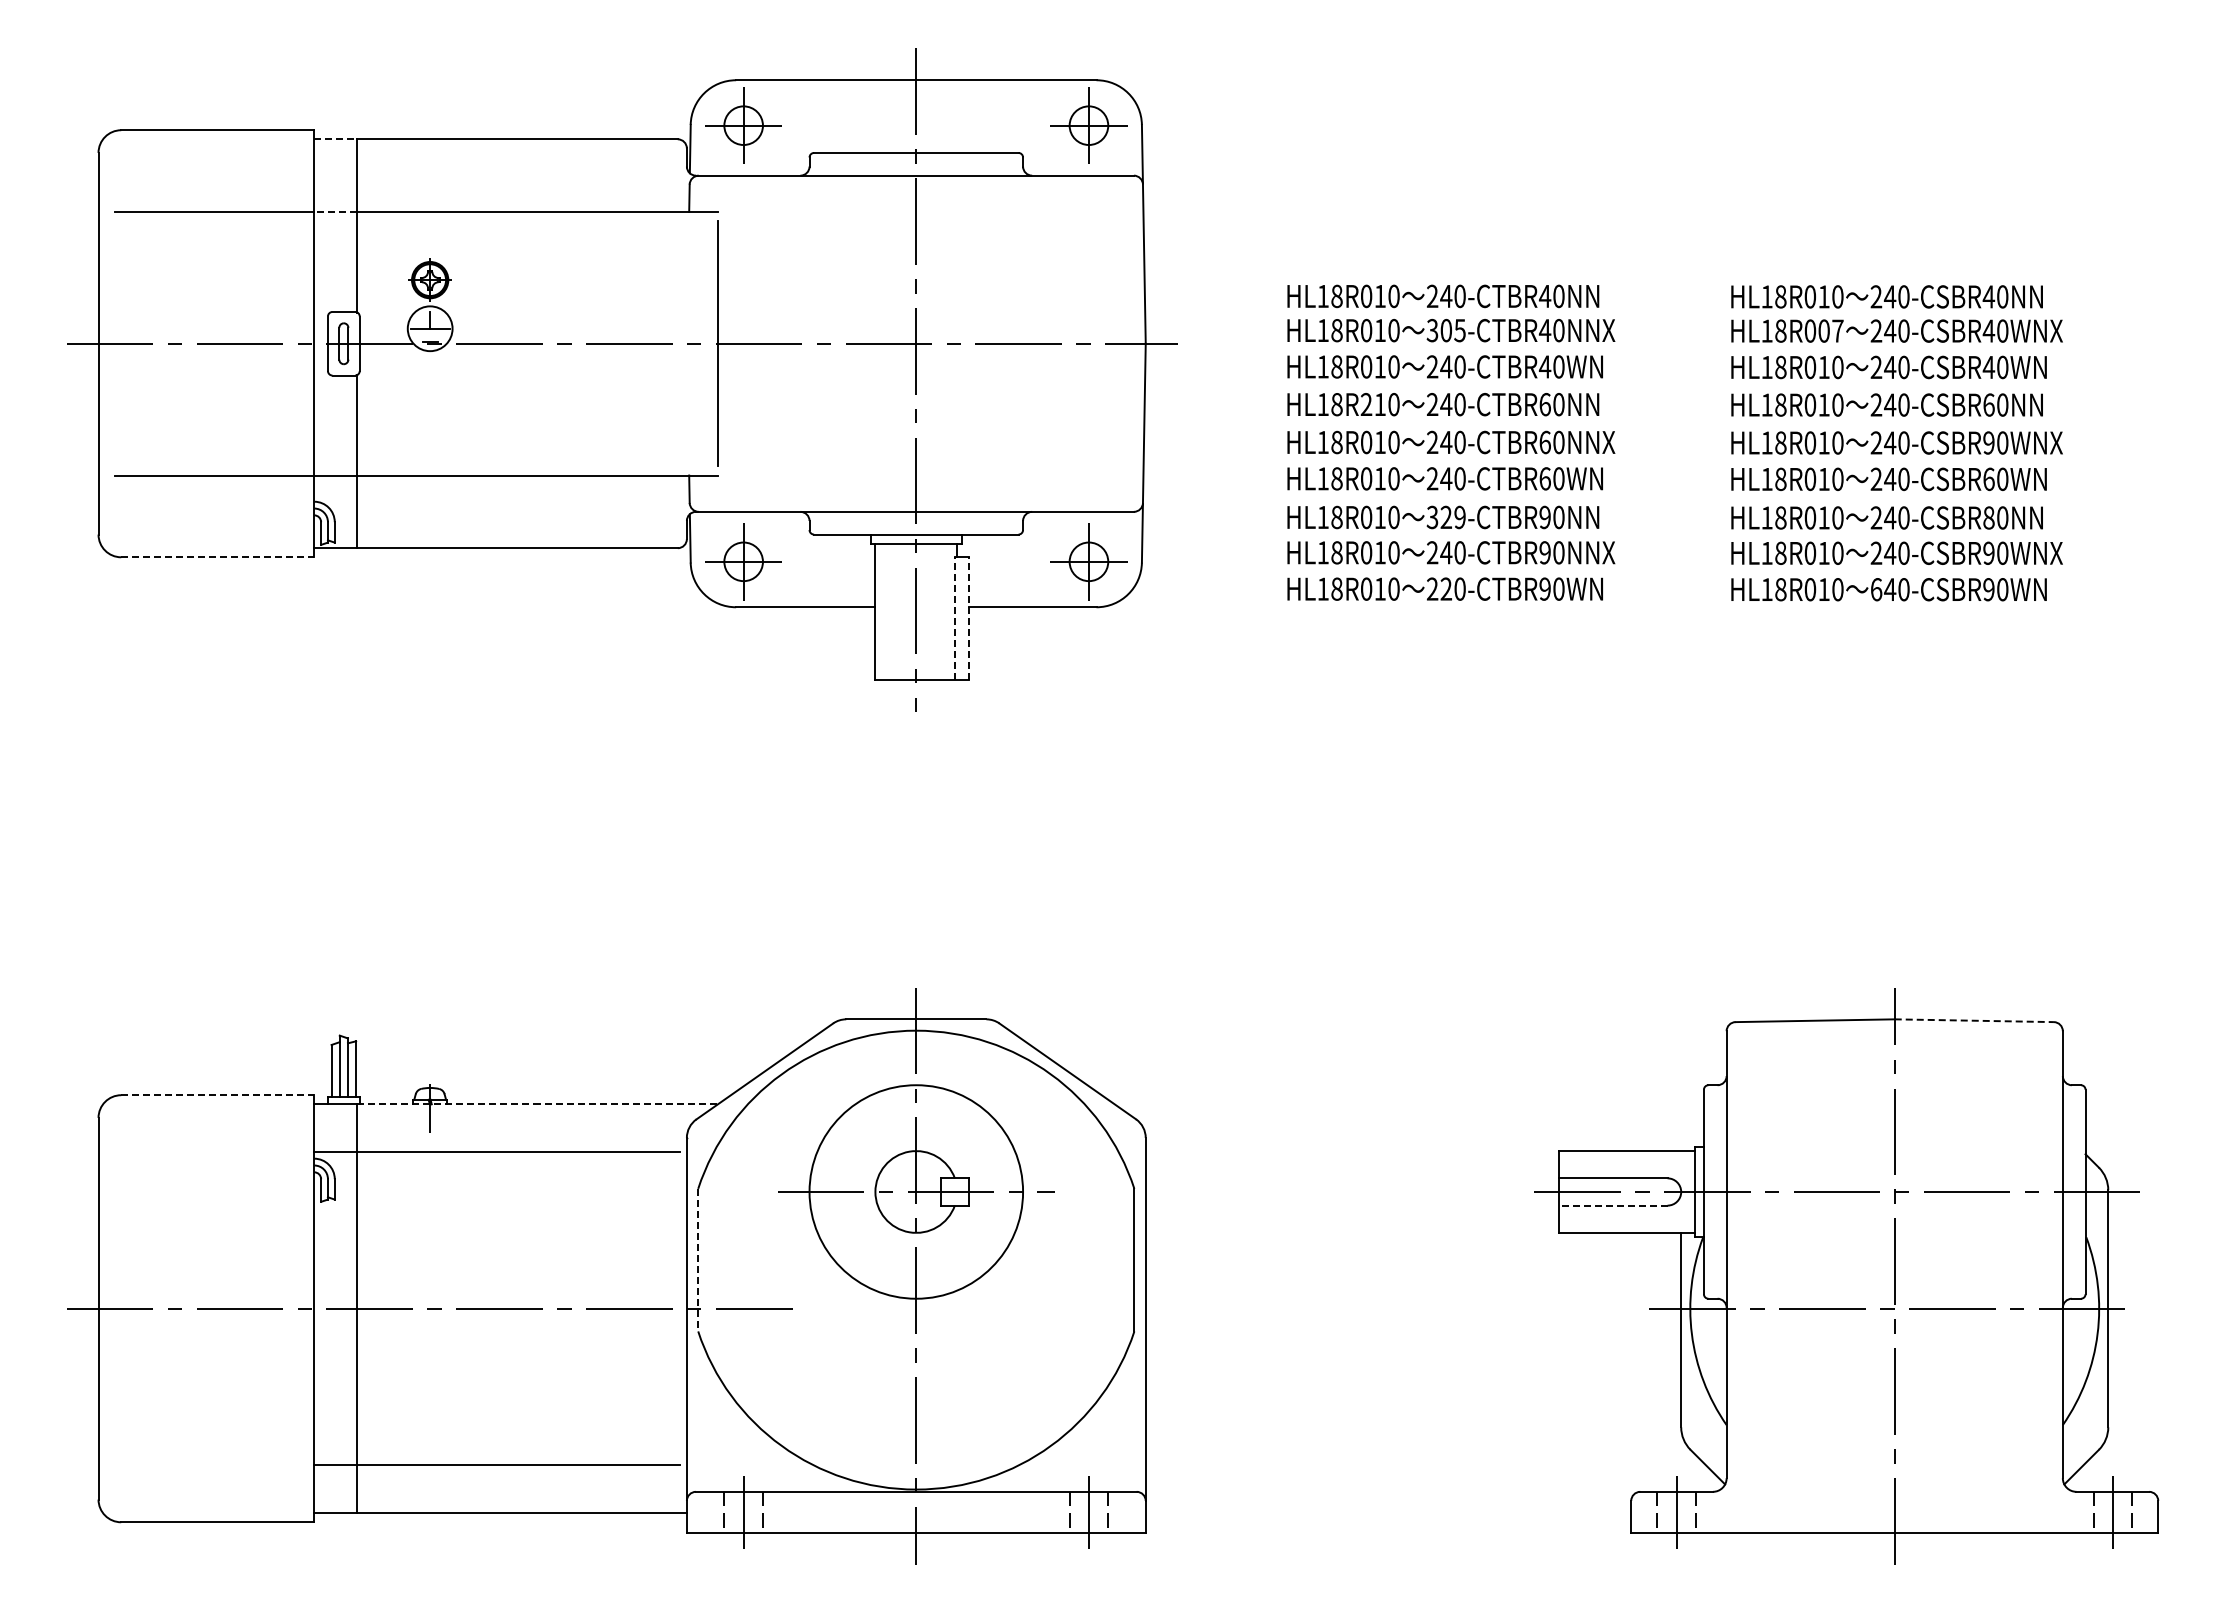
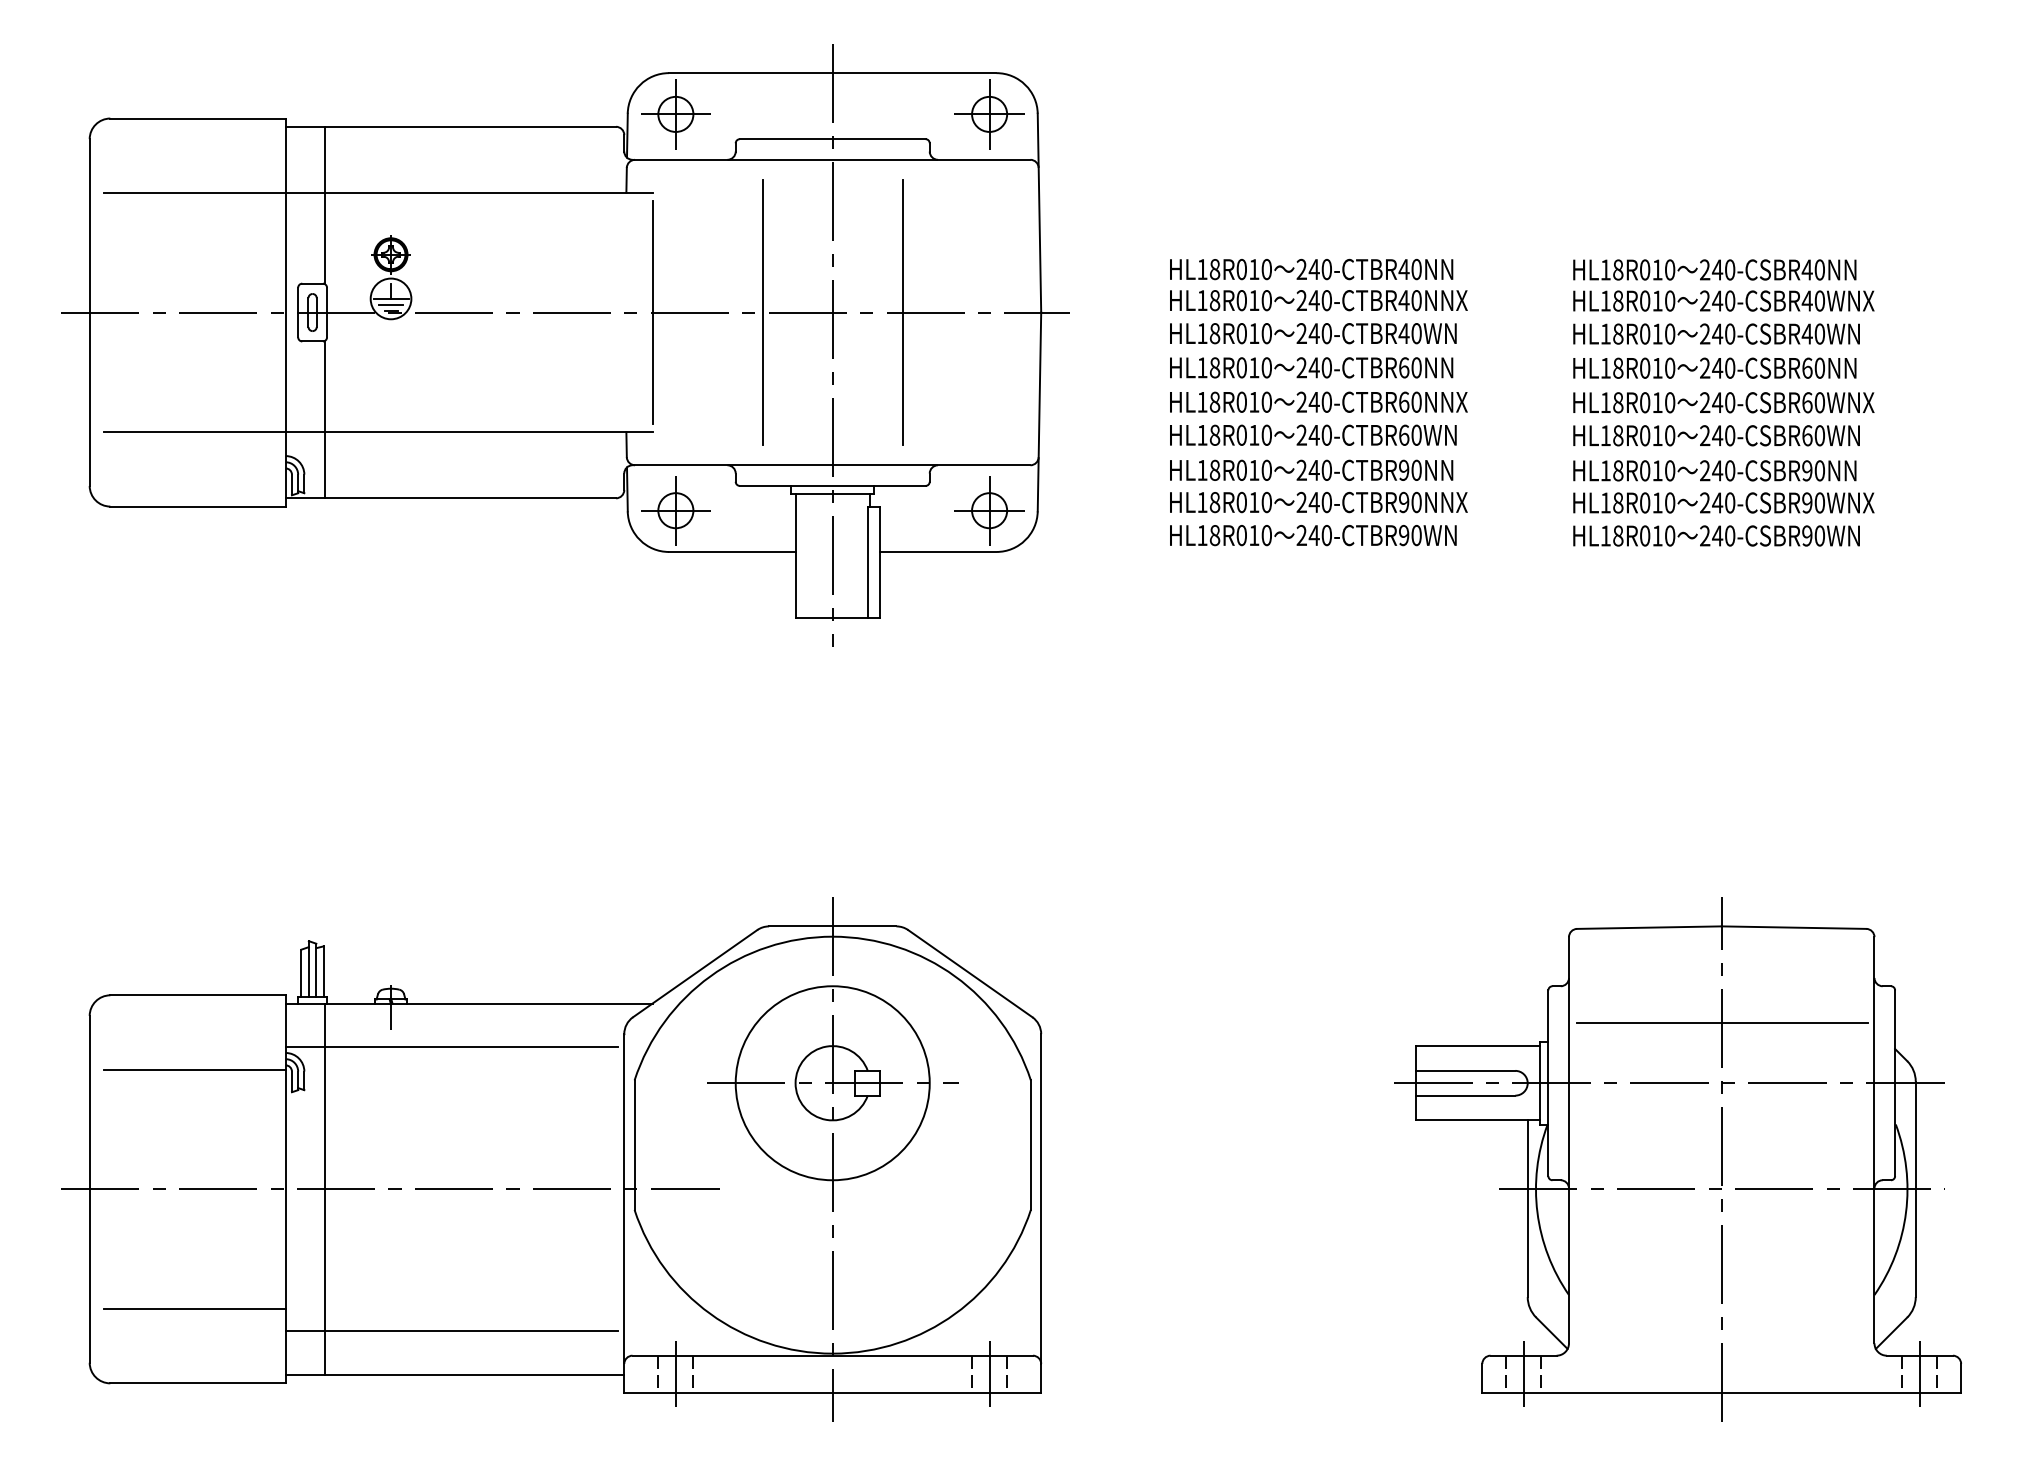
line: (335, 139) -> (305, 126), dashed -> solid
line: (335, 212) -> (305, 193), dashed -> solid
text: (1445, 330) -> (1313, 300), 305-CTBR40NNX -> 240-CTBR40NNX
text: (1830, 330) -> (1663, 300), HL18R007 -> HL18R010
line: (430, 335) -> (391, 305), added
line: (839, 343) -> (762, 312), added
line: (993, 343) -> (902, 312), added
text: (1366, 404) -> (1241, 367), HL18R210 -> HL18R010
text: (1988, 442) -> (1806, 402), 240-CSBR90WNX -> 240-CSBR60WNX
text: (1445, 517) -> (1313, 470), 329-CTBR90NN -> 240-CTBR90NN
text: (1988, 517) -> (1806, 470), 240-CSBR80NN -> 240-CSBR90NN
line: (217, 557) -> (197, 506), dashed -> solid
text: (1446, 588) -> (1314, 534), 220-CTBR90WN -> 240-CTBR90WN
text: (1876, 589) -> (1705, 535), 640-CSBR90WN -> 240-CSBR90WN
line: (954, 618) -> (867, 562), dashed -> solid
line: (968, 618) -> (880, 562), dashed -> solid
line: (1974, 1020) -> (1794, 927), dashed -> solid
line: (217, 1095) -> (197, 995), dashed -> solid
line: (538, 1104) -> (489, 1003), dashed -> solid
line: (1895, 1126) -> (1722, 1023), added
line: (214, 1176) -> (195, 1069), added
line: (1613, 1205) -> (1466, 1095), dashed -> solid
line: (698, 1260) -> (634, 1145), dashed -> solid
line: (214, 1440) -> (195, 1309), added

